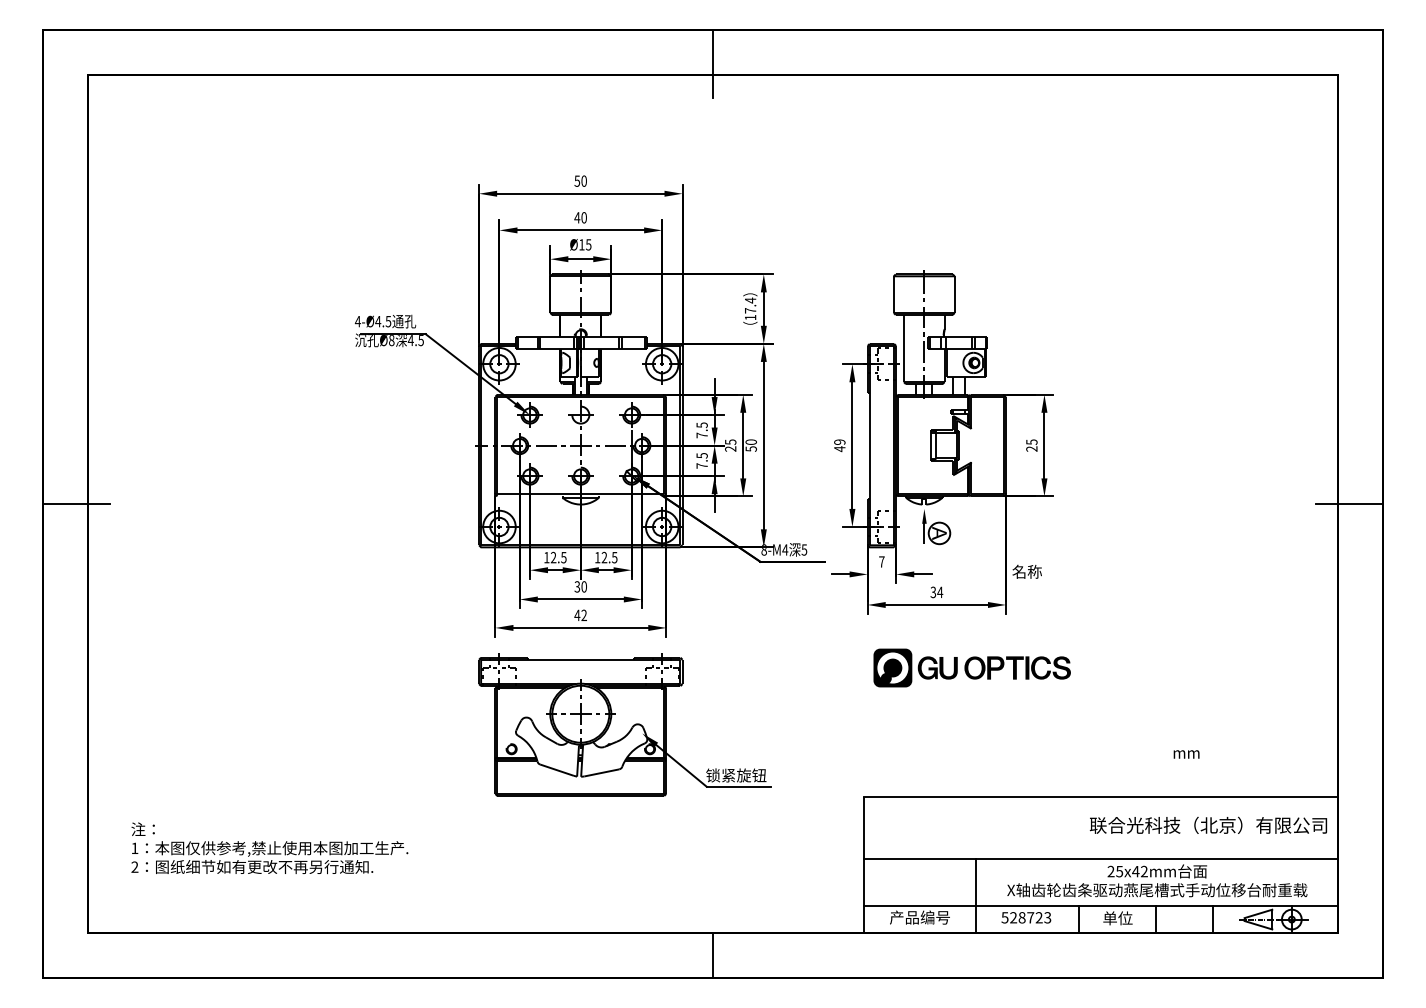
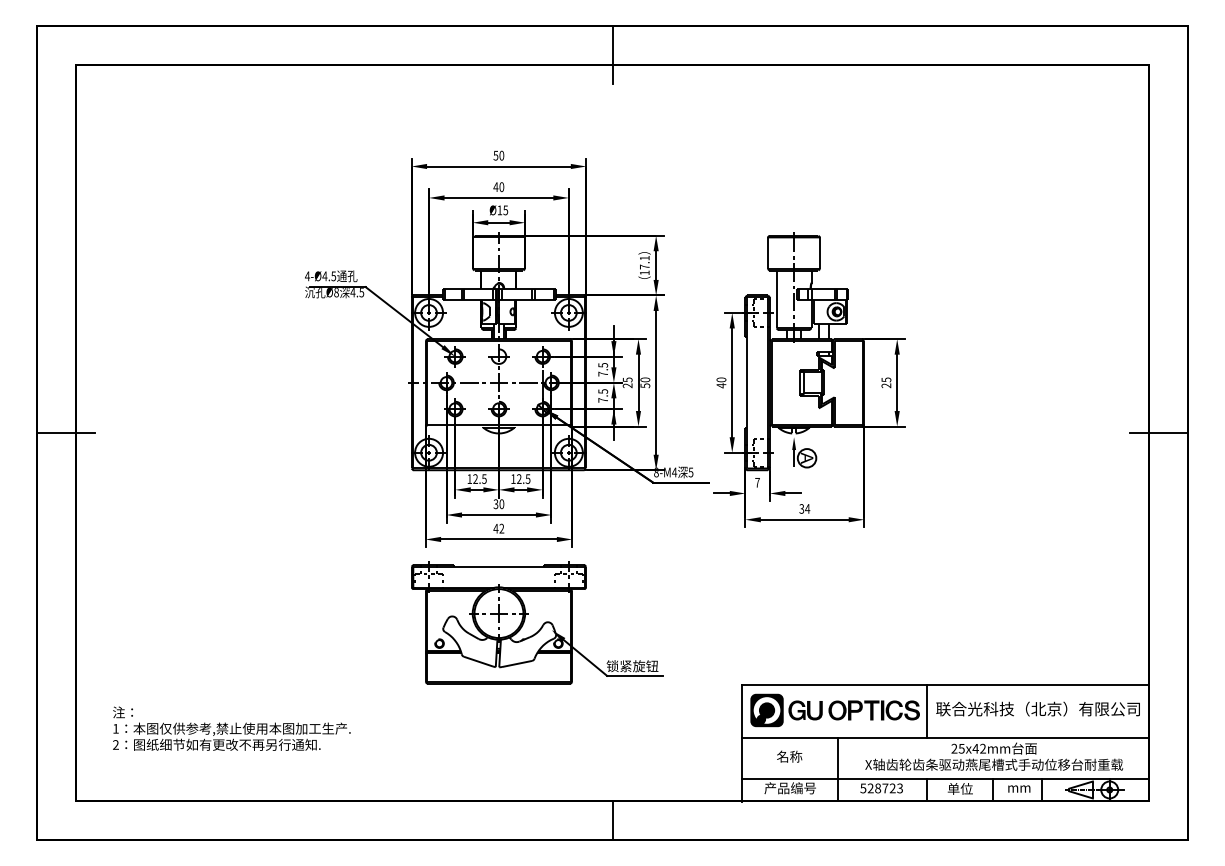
text: (750, 300) -> (644, 258), 17.4 -> 17.1
text: (839, 441) -> (721, 379), 49 -> 40
text: (1026, 571) -> (789, 756), moved
part: (971, 667) -> (834, 710), moved
text: (1186, 754) -> (1019, 789), moved
line: (1079, 827) -> (927, 710), added

